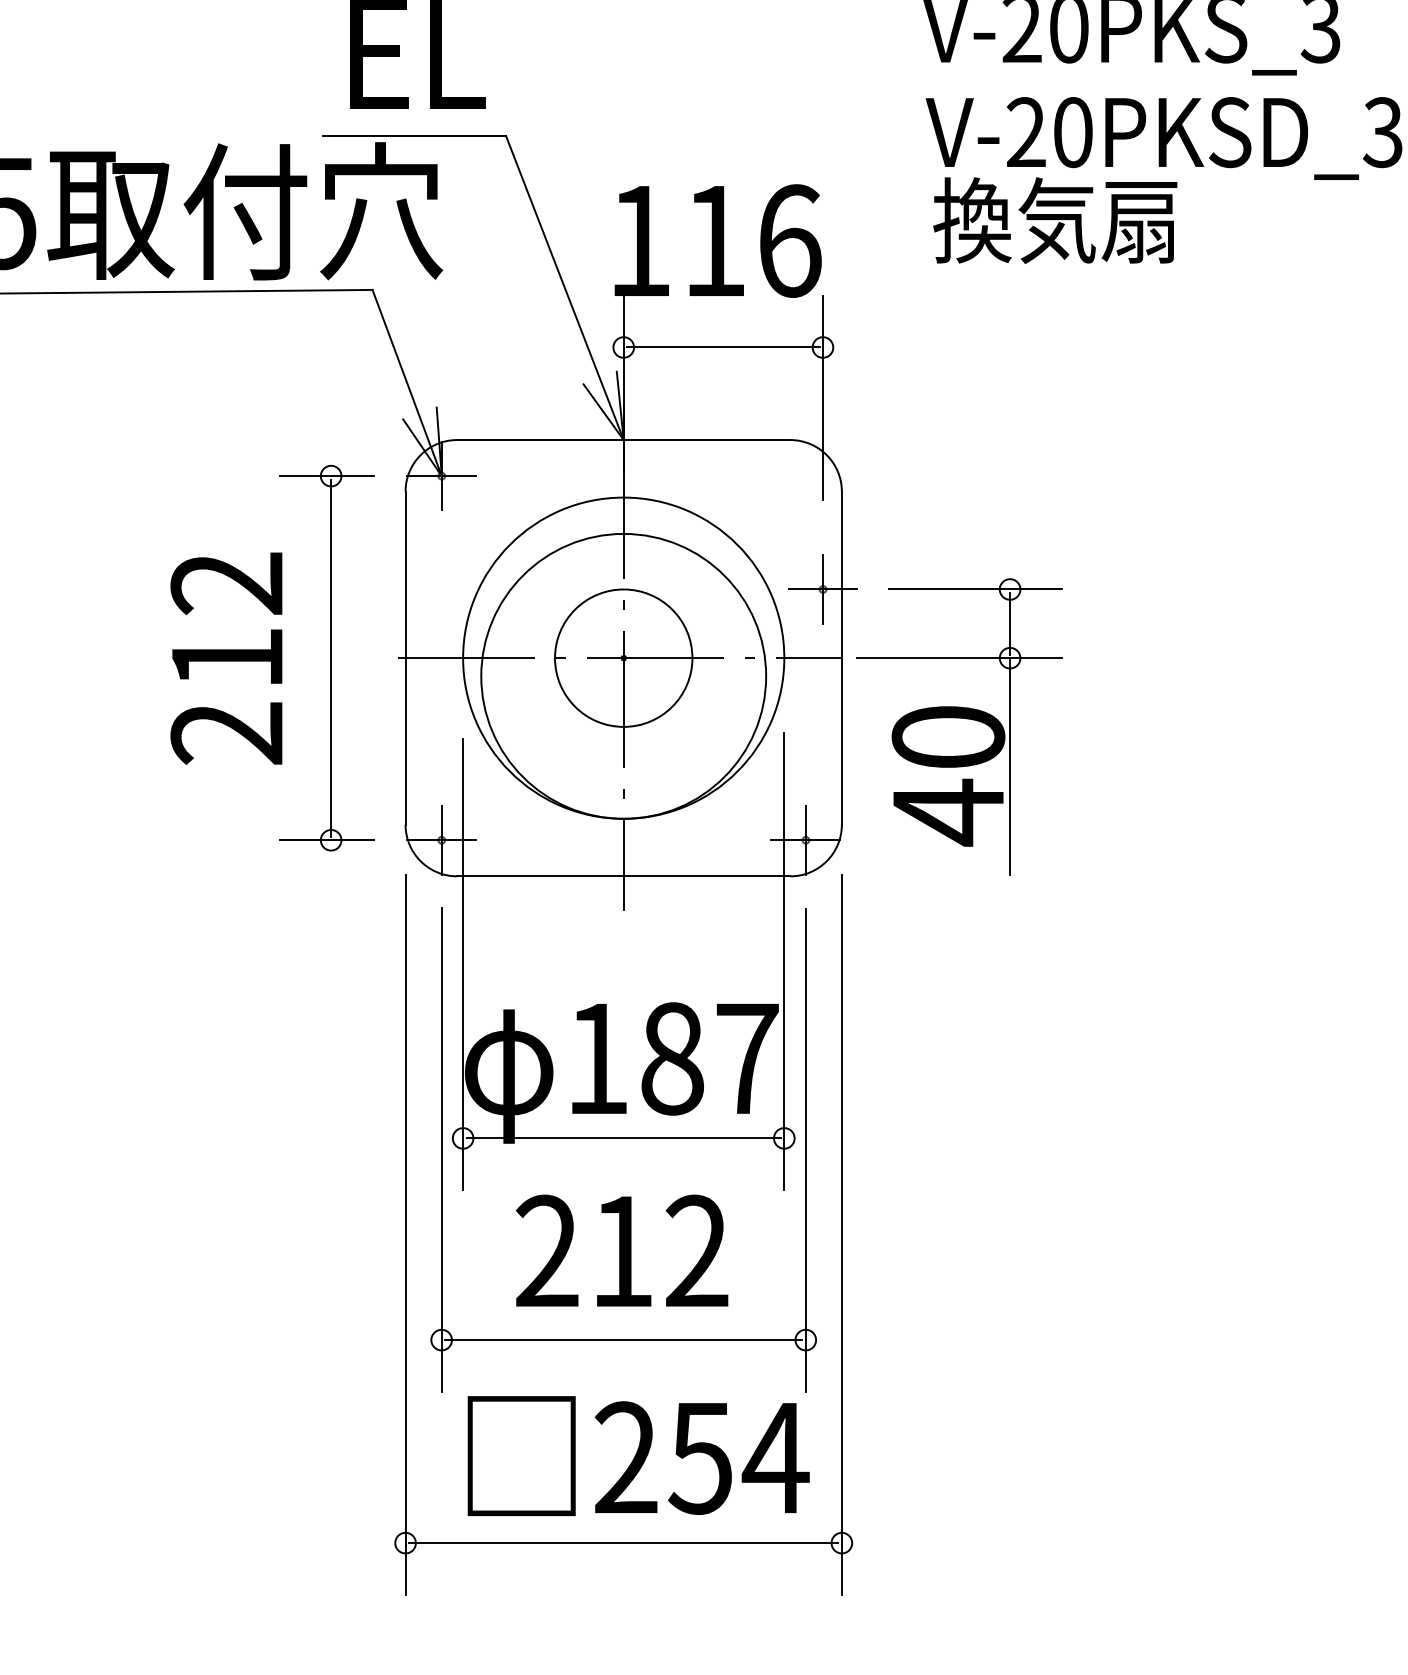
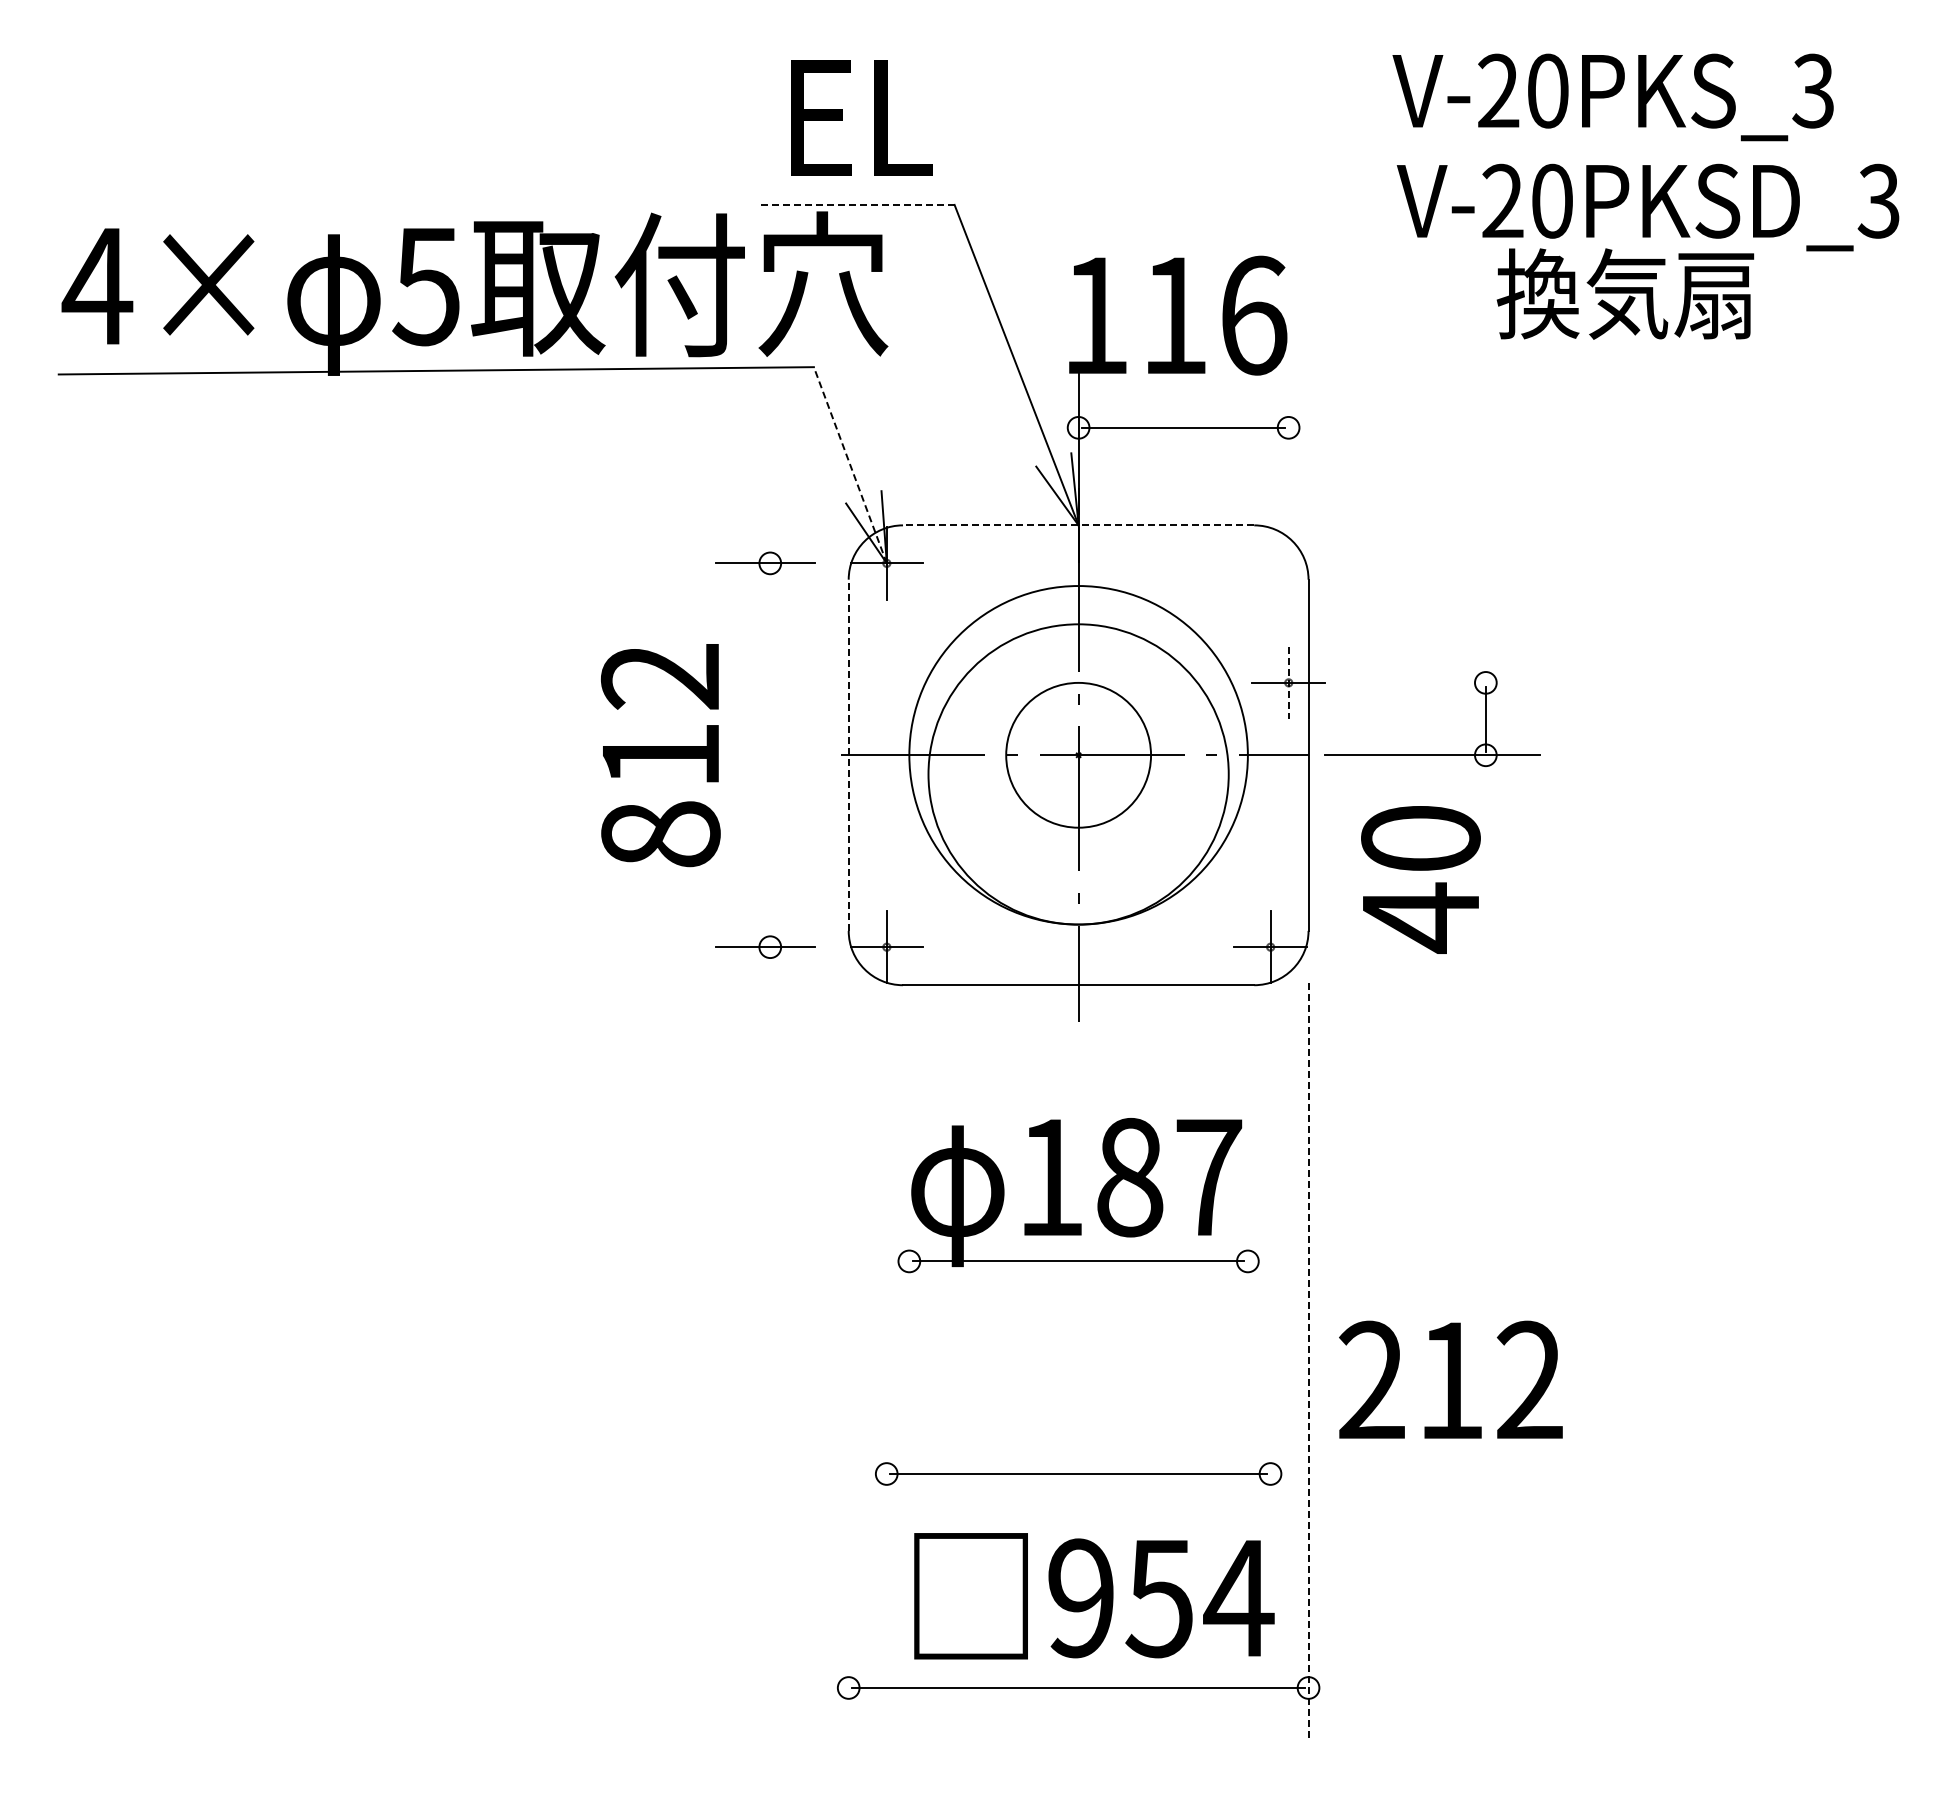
line: (414, 135) -> (858, 204), solid -> dashed
text: (1055, 220) -> (1625, 293), moved
line: (407, 383) -> (850, 465), solid -> dashed
line: (822, 397) -> (1288, 480), removed
line: (623, 440) -> (1078, 525), solid -> dashed
line: (974, 589) -> (1448, 682), removed
line: (822, 590) -> (1288, 683), solid -> dashed
line: (331, 658) -> (770, 755), removed
line: (405, 658) -> (848, 755), solid -> dashed
text: (227, 733) -> (660, 834), 212 -> 812
line: (1009, 766) -> (1485, 869), removed
line: (783, 961) -> (1247, 1074), removed
line: (463, 963) -> (909, 1077), removed
line: (441, 1149) -> (886, 1273), removed
line: (805, 1149) -> (1270, 1273), removed
line: (405, 1234) -> (848, 1362), removed
line: (841, 1235) -> (1308, 1363), solid -> dashed
text: (621, 1250) -> (1450, 1379), moved
text: (626, 1458) -> (1081, 1598), 254 -> 954

